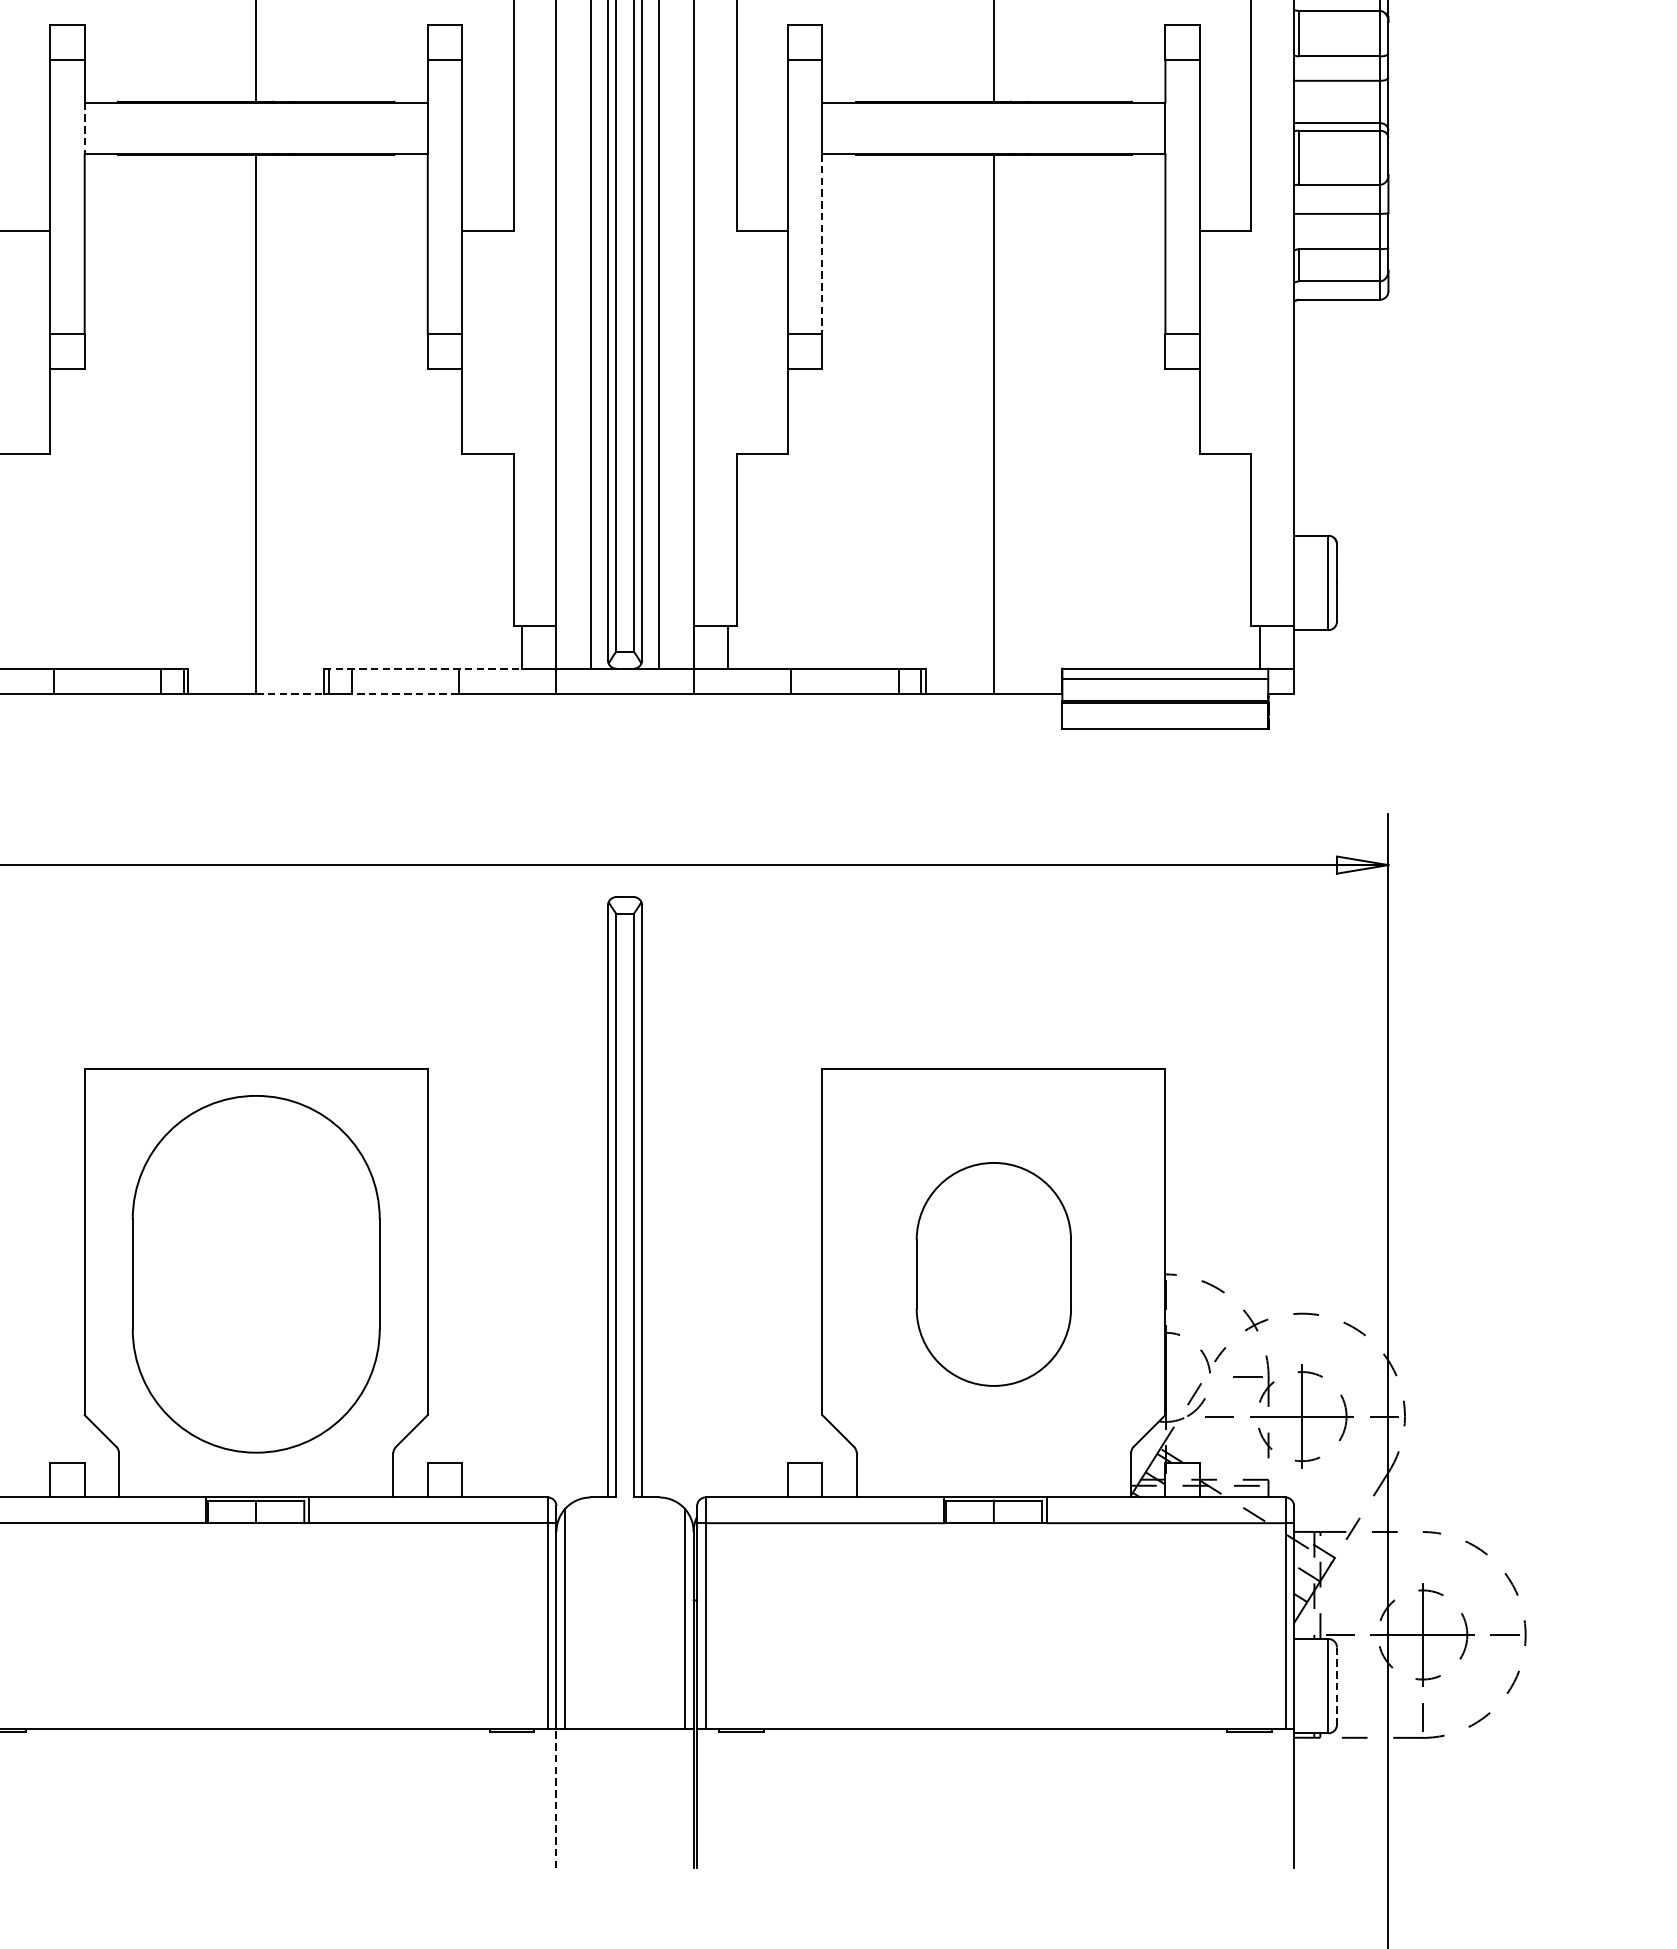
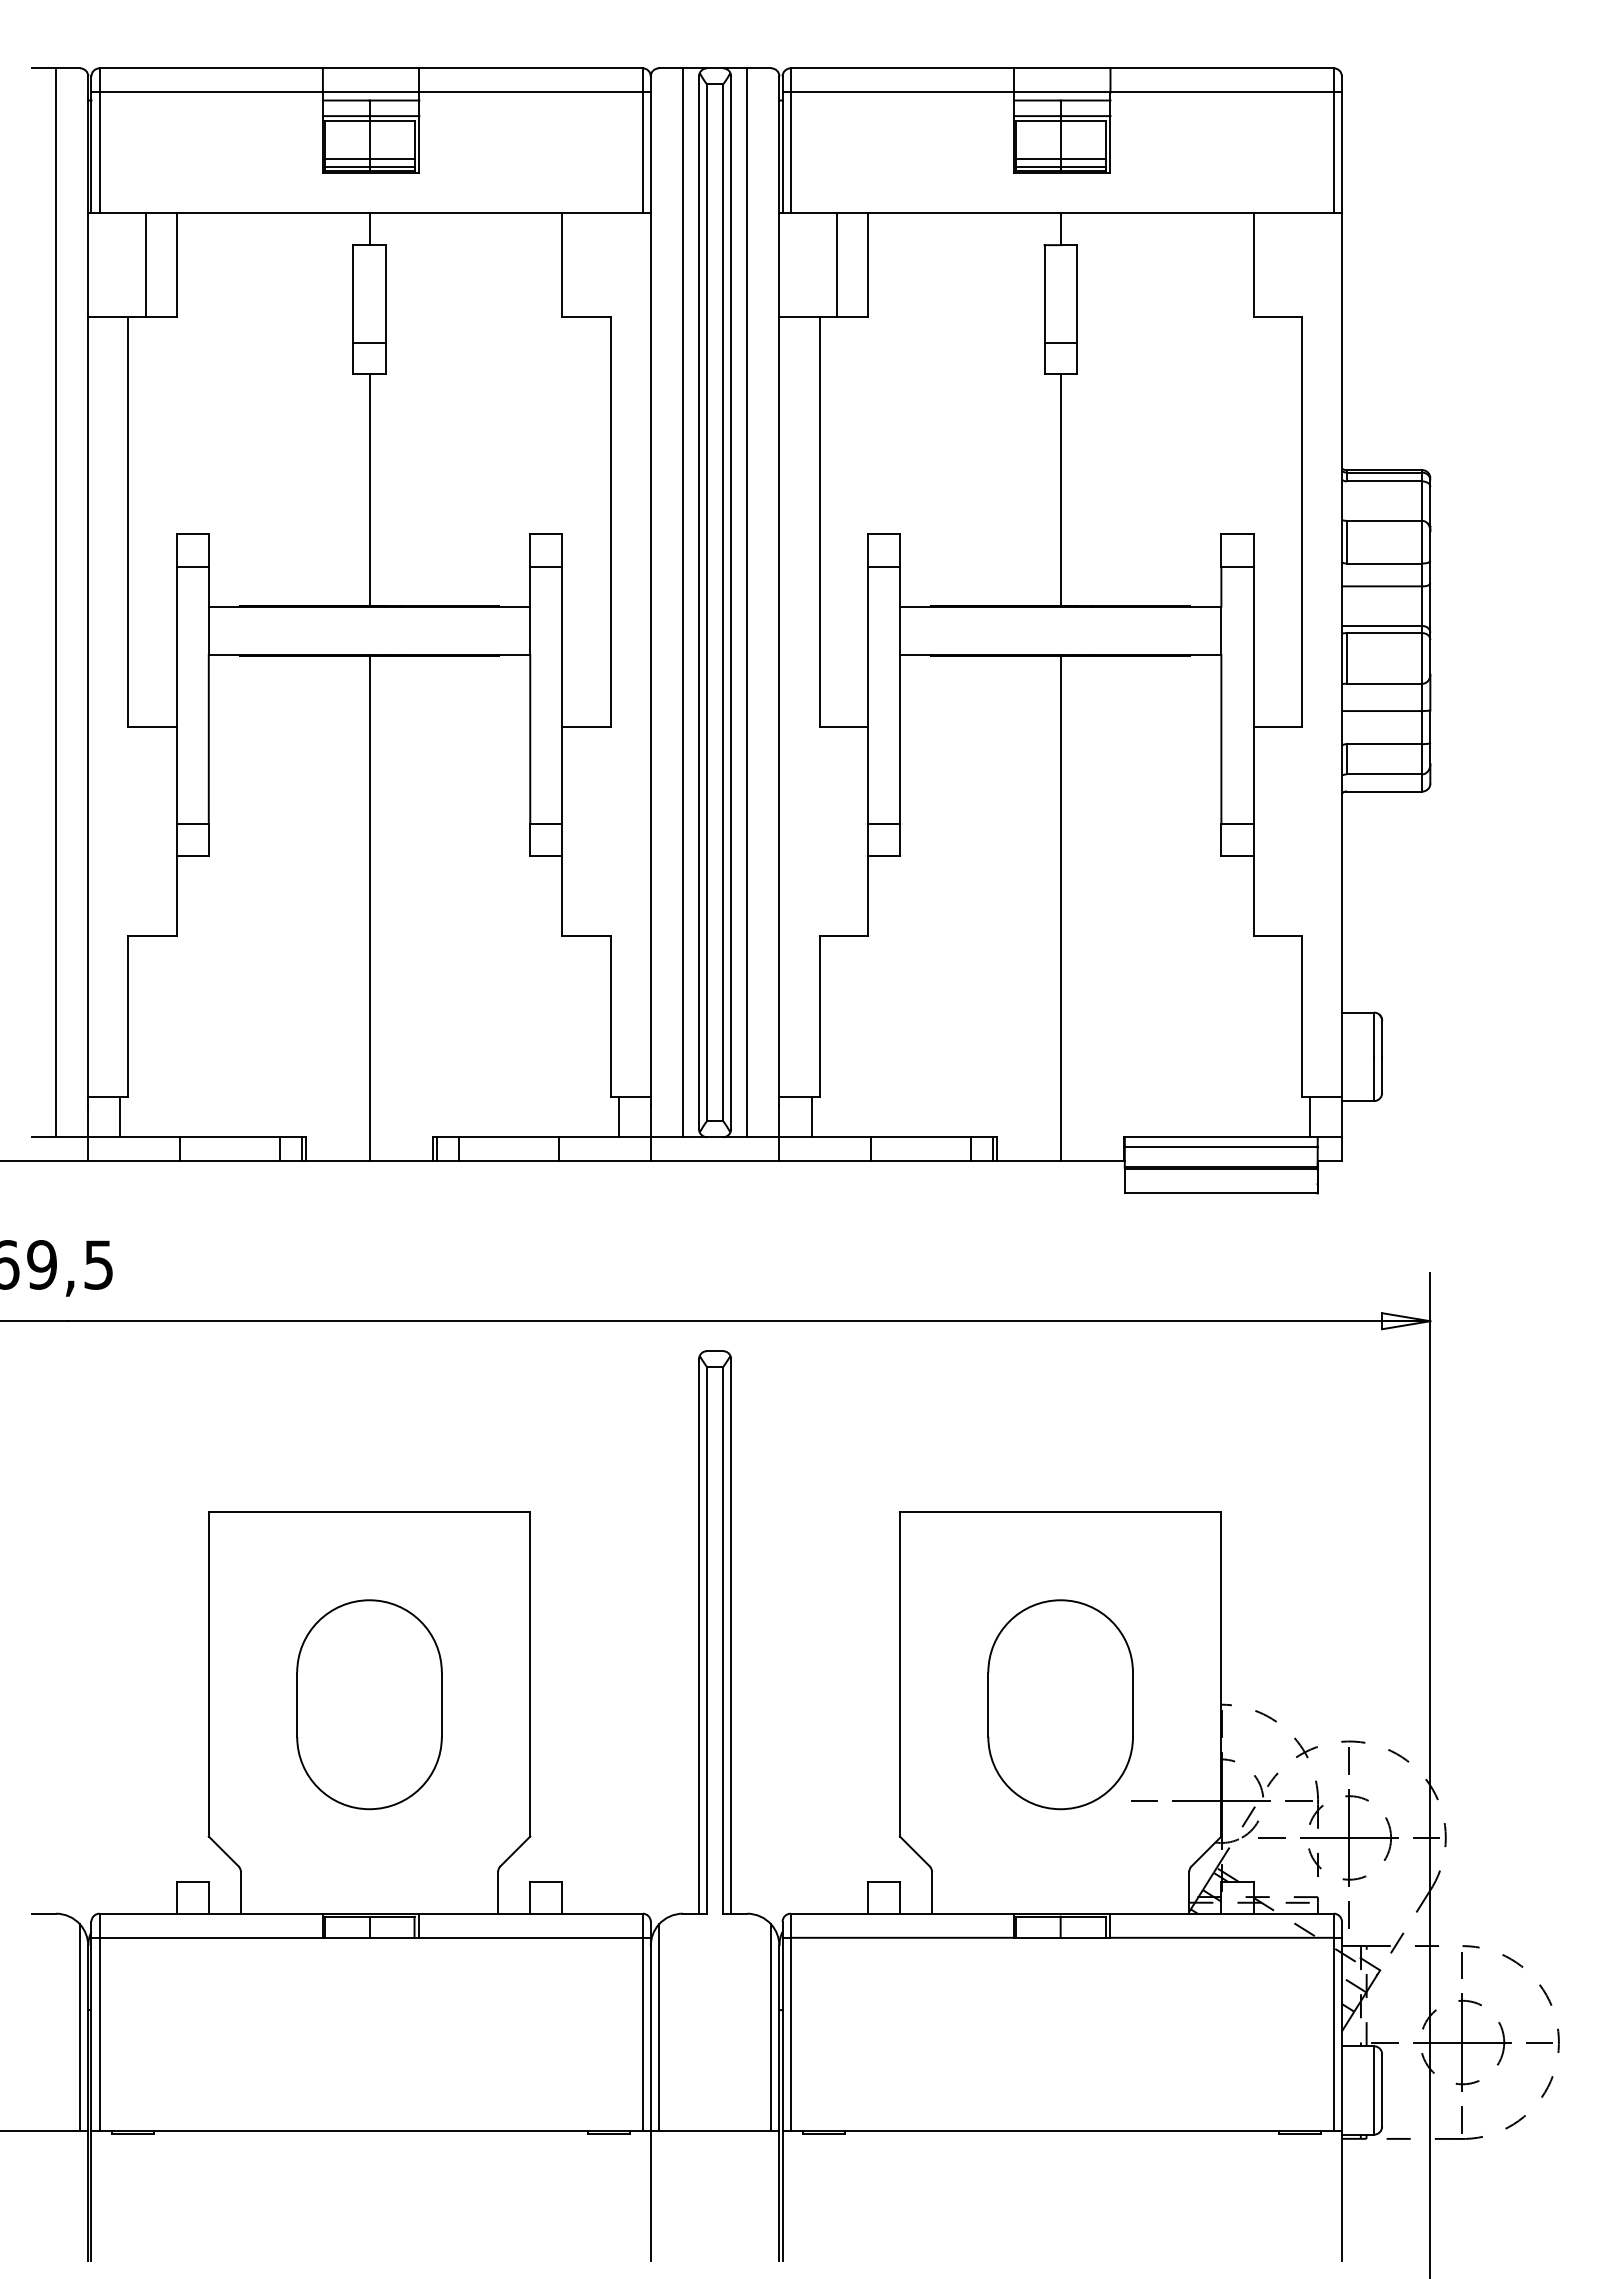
line: (84, 128) -> (208, 631), dashed -> solid
line: (821, 244) -> (899, 739), dashed -> solid
line: (422, 669) -> (525, 1137), dashed -> solid
line: (290, 694) -> (401, 1161), dashed -> solid
line: (404, 694) -> (508, 1161), dashed -> solid
part: (256, 1274) -> (369, 1704), size x0.62
line: (1302, 1333) -> (1349, 1760), added
line: (1083, 1376) -> (1144, 1800), added
line: (1165, 1377) -> (1221, 1801), added
line: (1302, 1498) -> (1349, 1914), added
line: (1422, 1552) -> (1462, 1965), added
line: (1337, 1686) -> (1382, 2090), dashed -> solid
line: (556, 1798) -> (650, 2195), dashed -> solid

